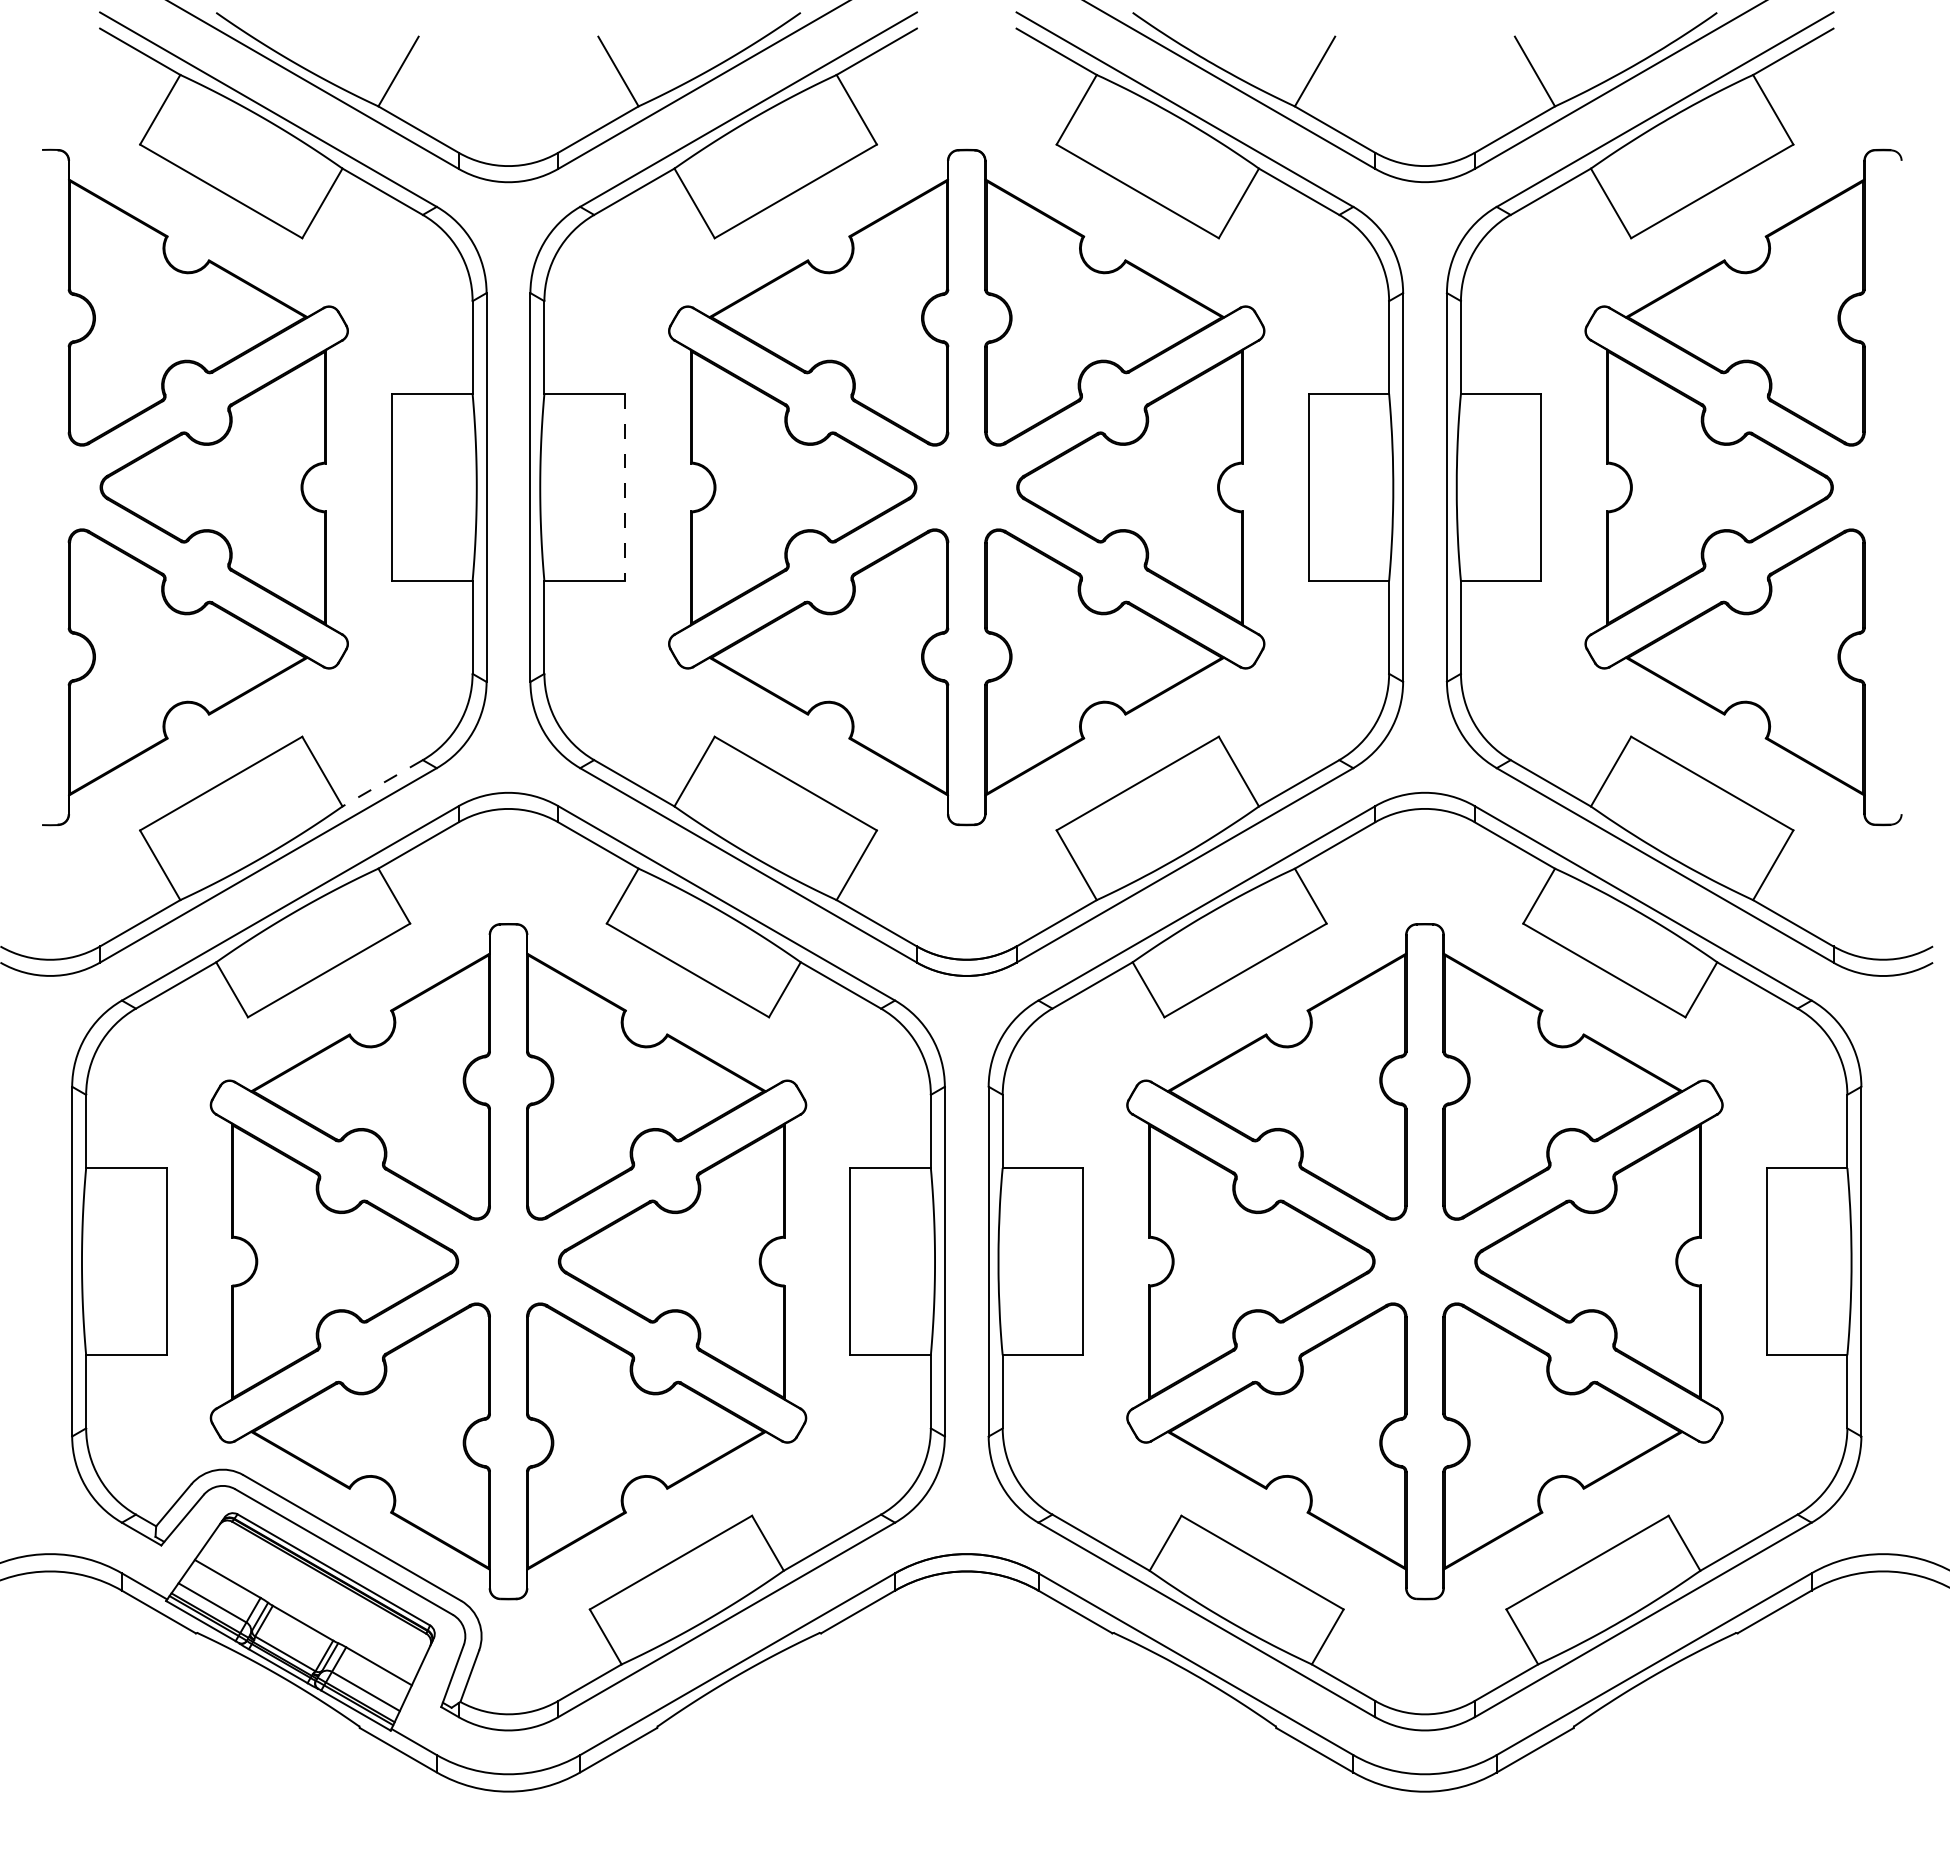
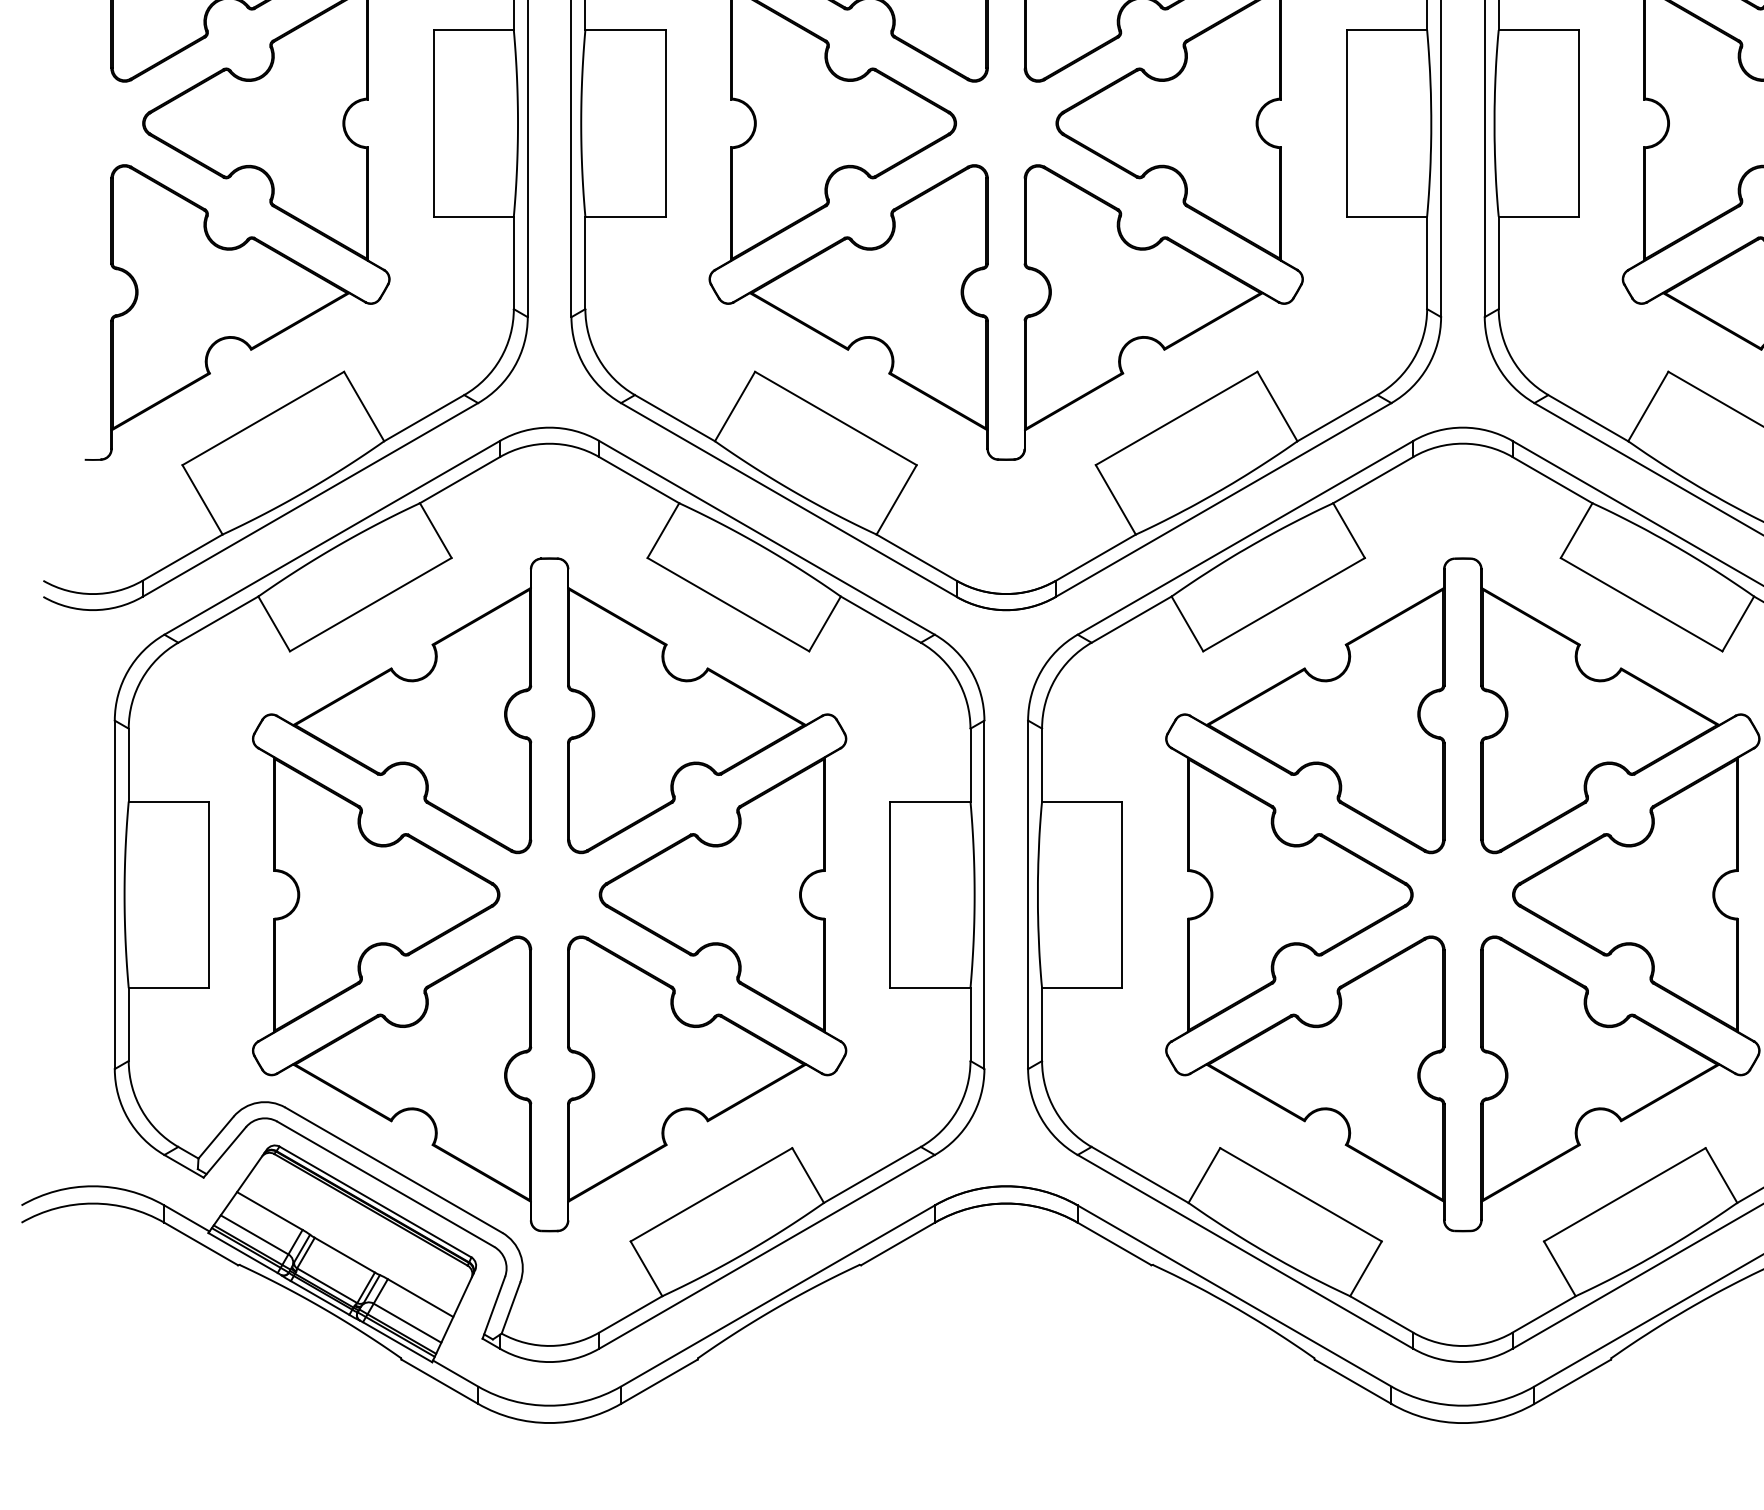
line: (624, 487) -> (665, 123), dashed -> solid
line: (382, 783) -> (424, 418), dashed -> solid

